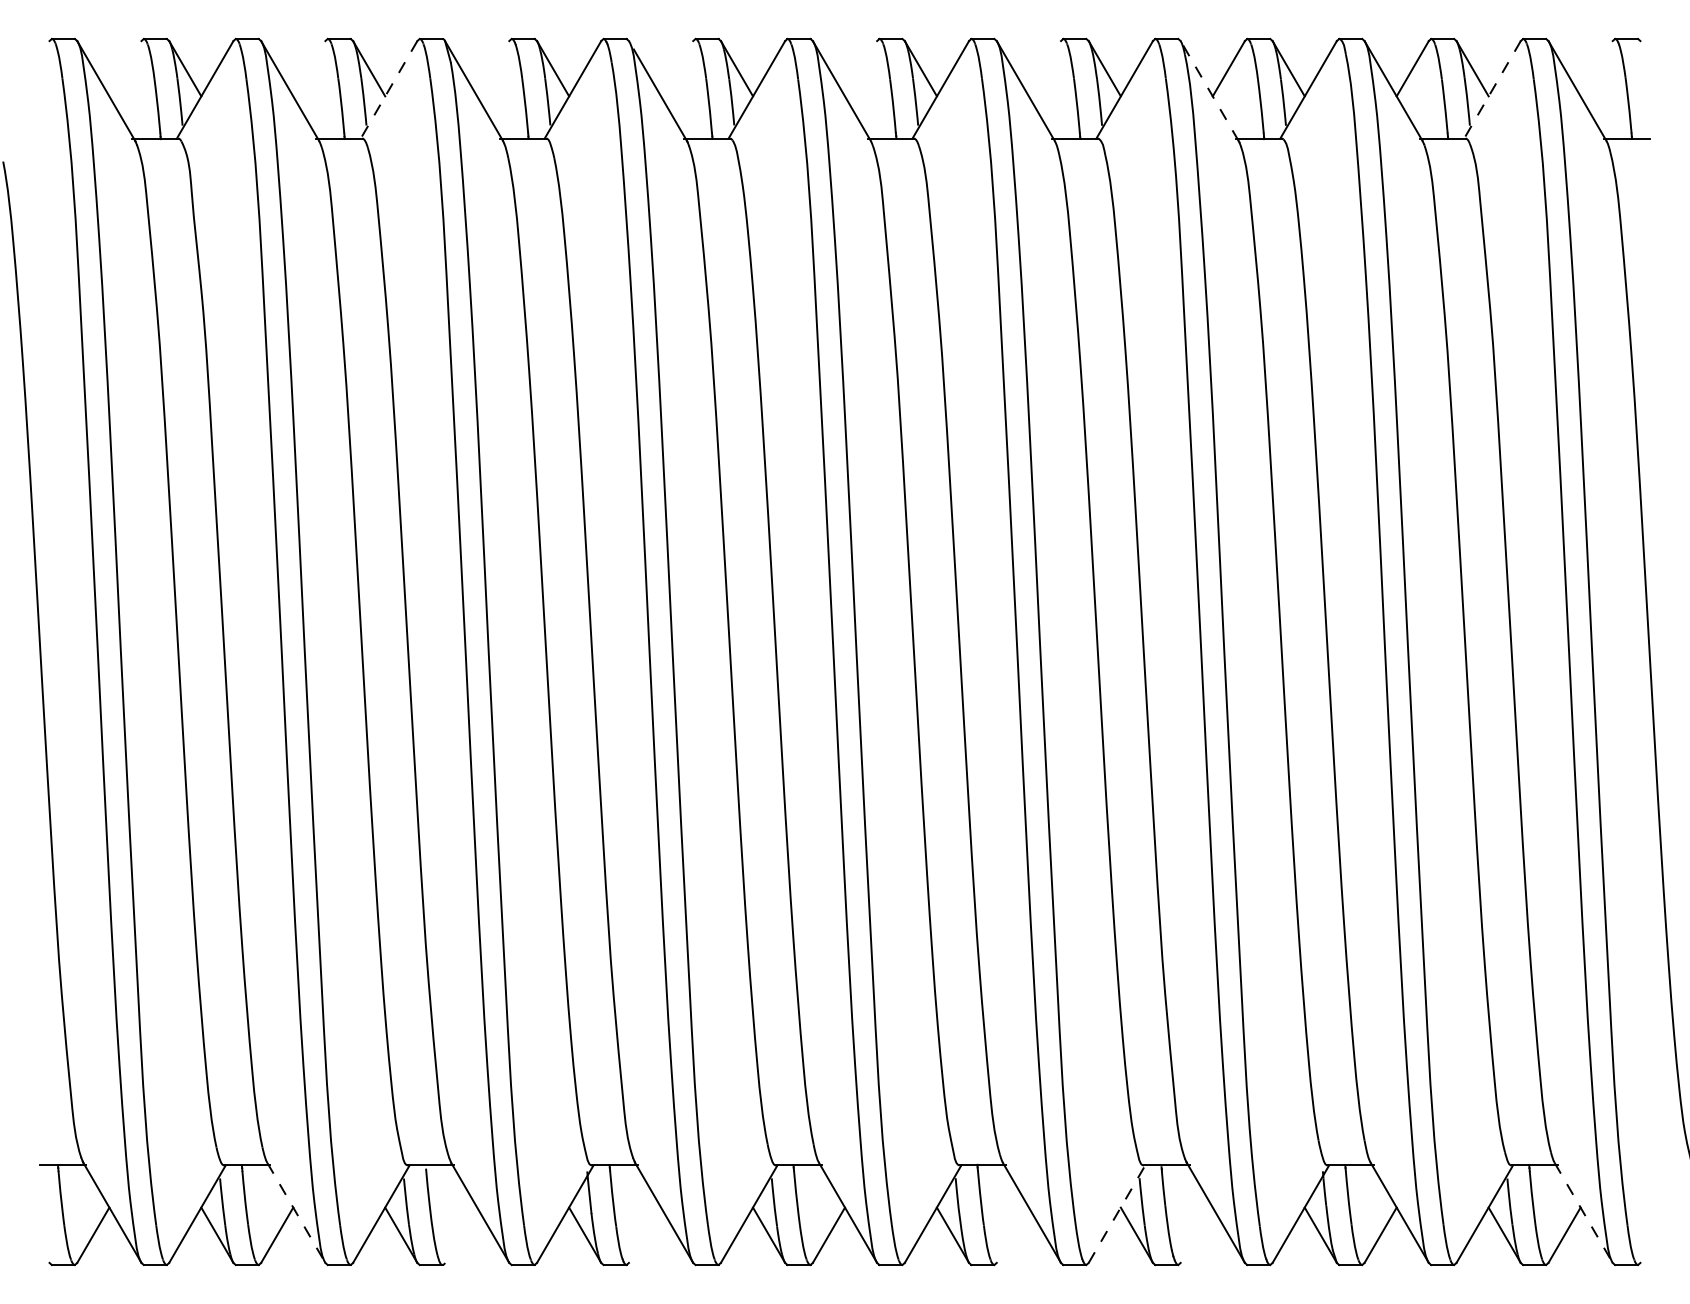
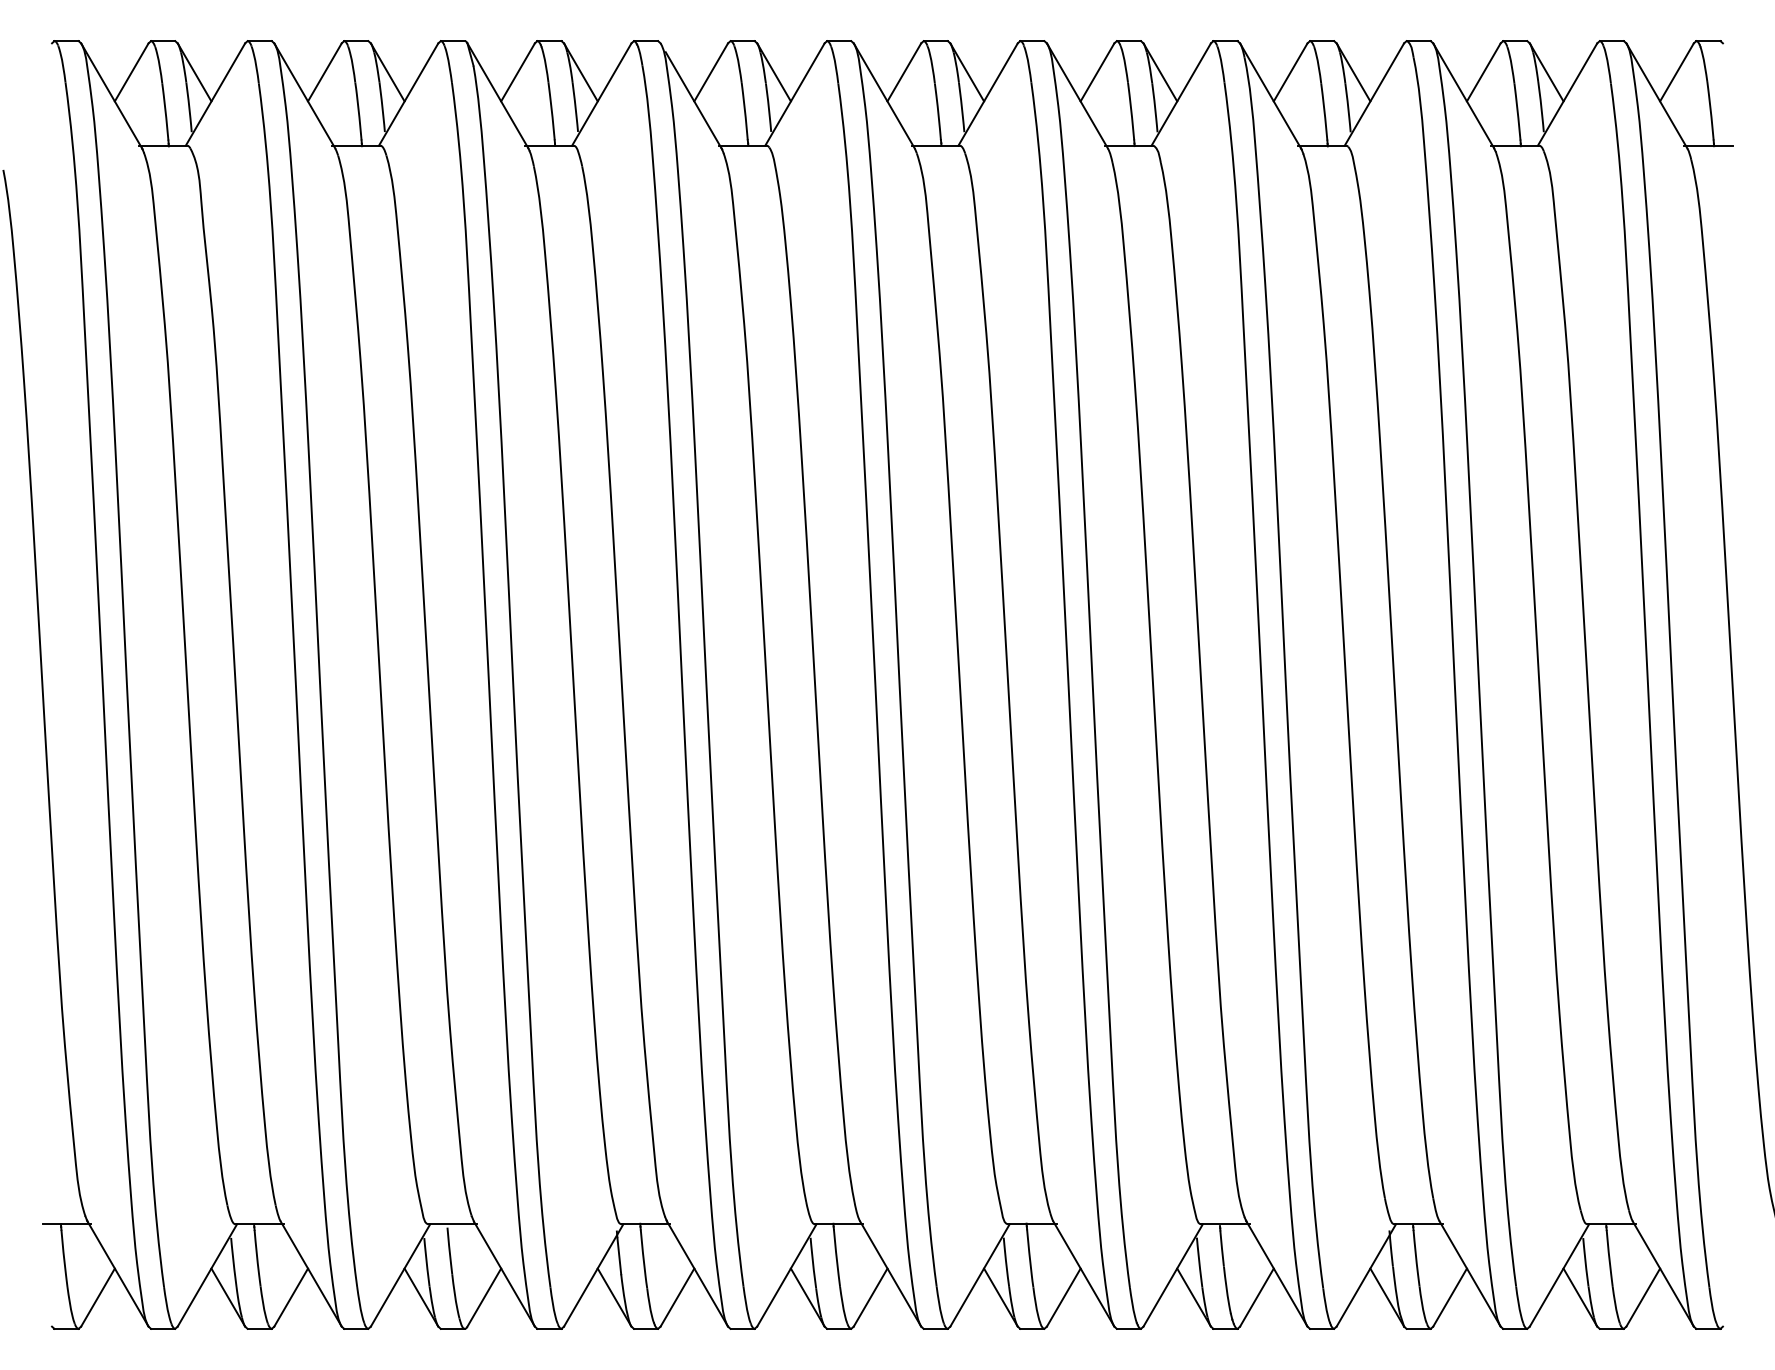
line: (125, 68) -> (131, 72), added
line: (308, 68) -> (324, 72), added
line: (492, 68) -> (517, 72), added
line: (677, 68) -> (711, 72), added
line: (861, 68) -> (904, 72), added
line: (1044, 68) -> (1097, 72), added
line: (1596, 68) -> (1676, 72), added
line: (388, 89) -> (408, 94), dashed -> solid
line: (1492, 89) -> (1567, 94), dashed -> solid
line: (1209, 90) -> (1270, 95), dashed -> solid
line: (296, 1213) -> (311, 1274), dashed -> solid
line: (1583, 1213) -> (1663, 1274), dashed -> solid
line: (1117, 1214) -> (1173, 1275), dashed -> solid
line: (461, 1235) -> (484, 1297), added
line: (645, 1235) -> (677, 1297), added
line: (1012, 1235) -> (1063, 1297), added
line: (1196, 1235) -> (1256, 1297), added

